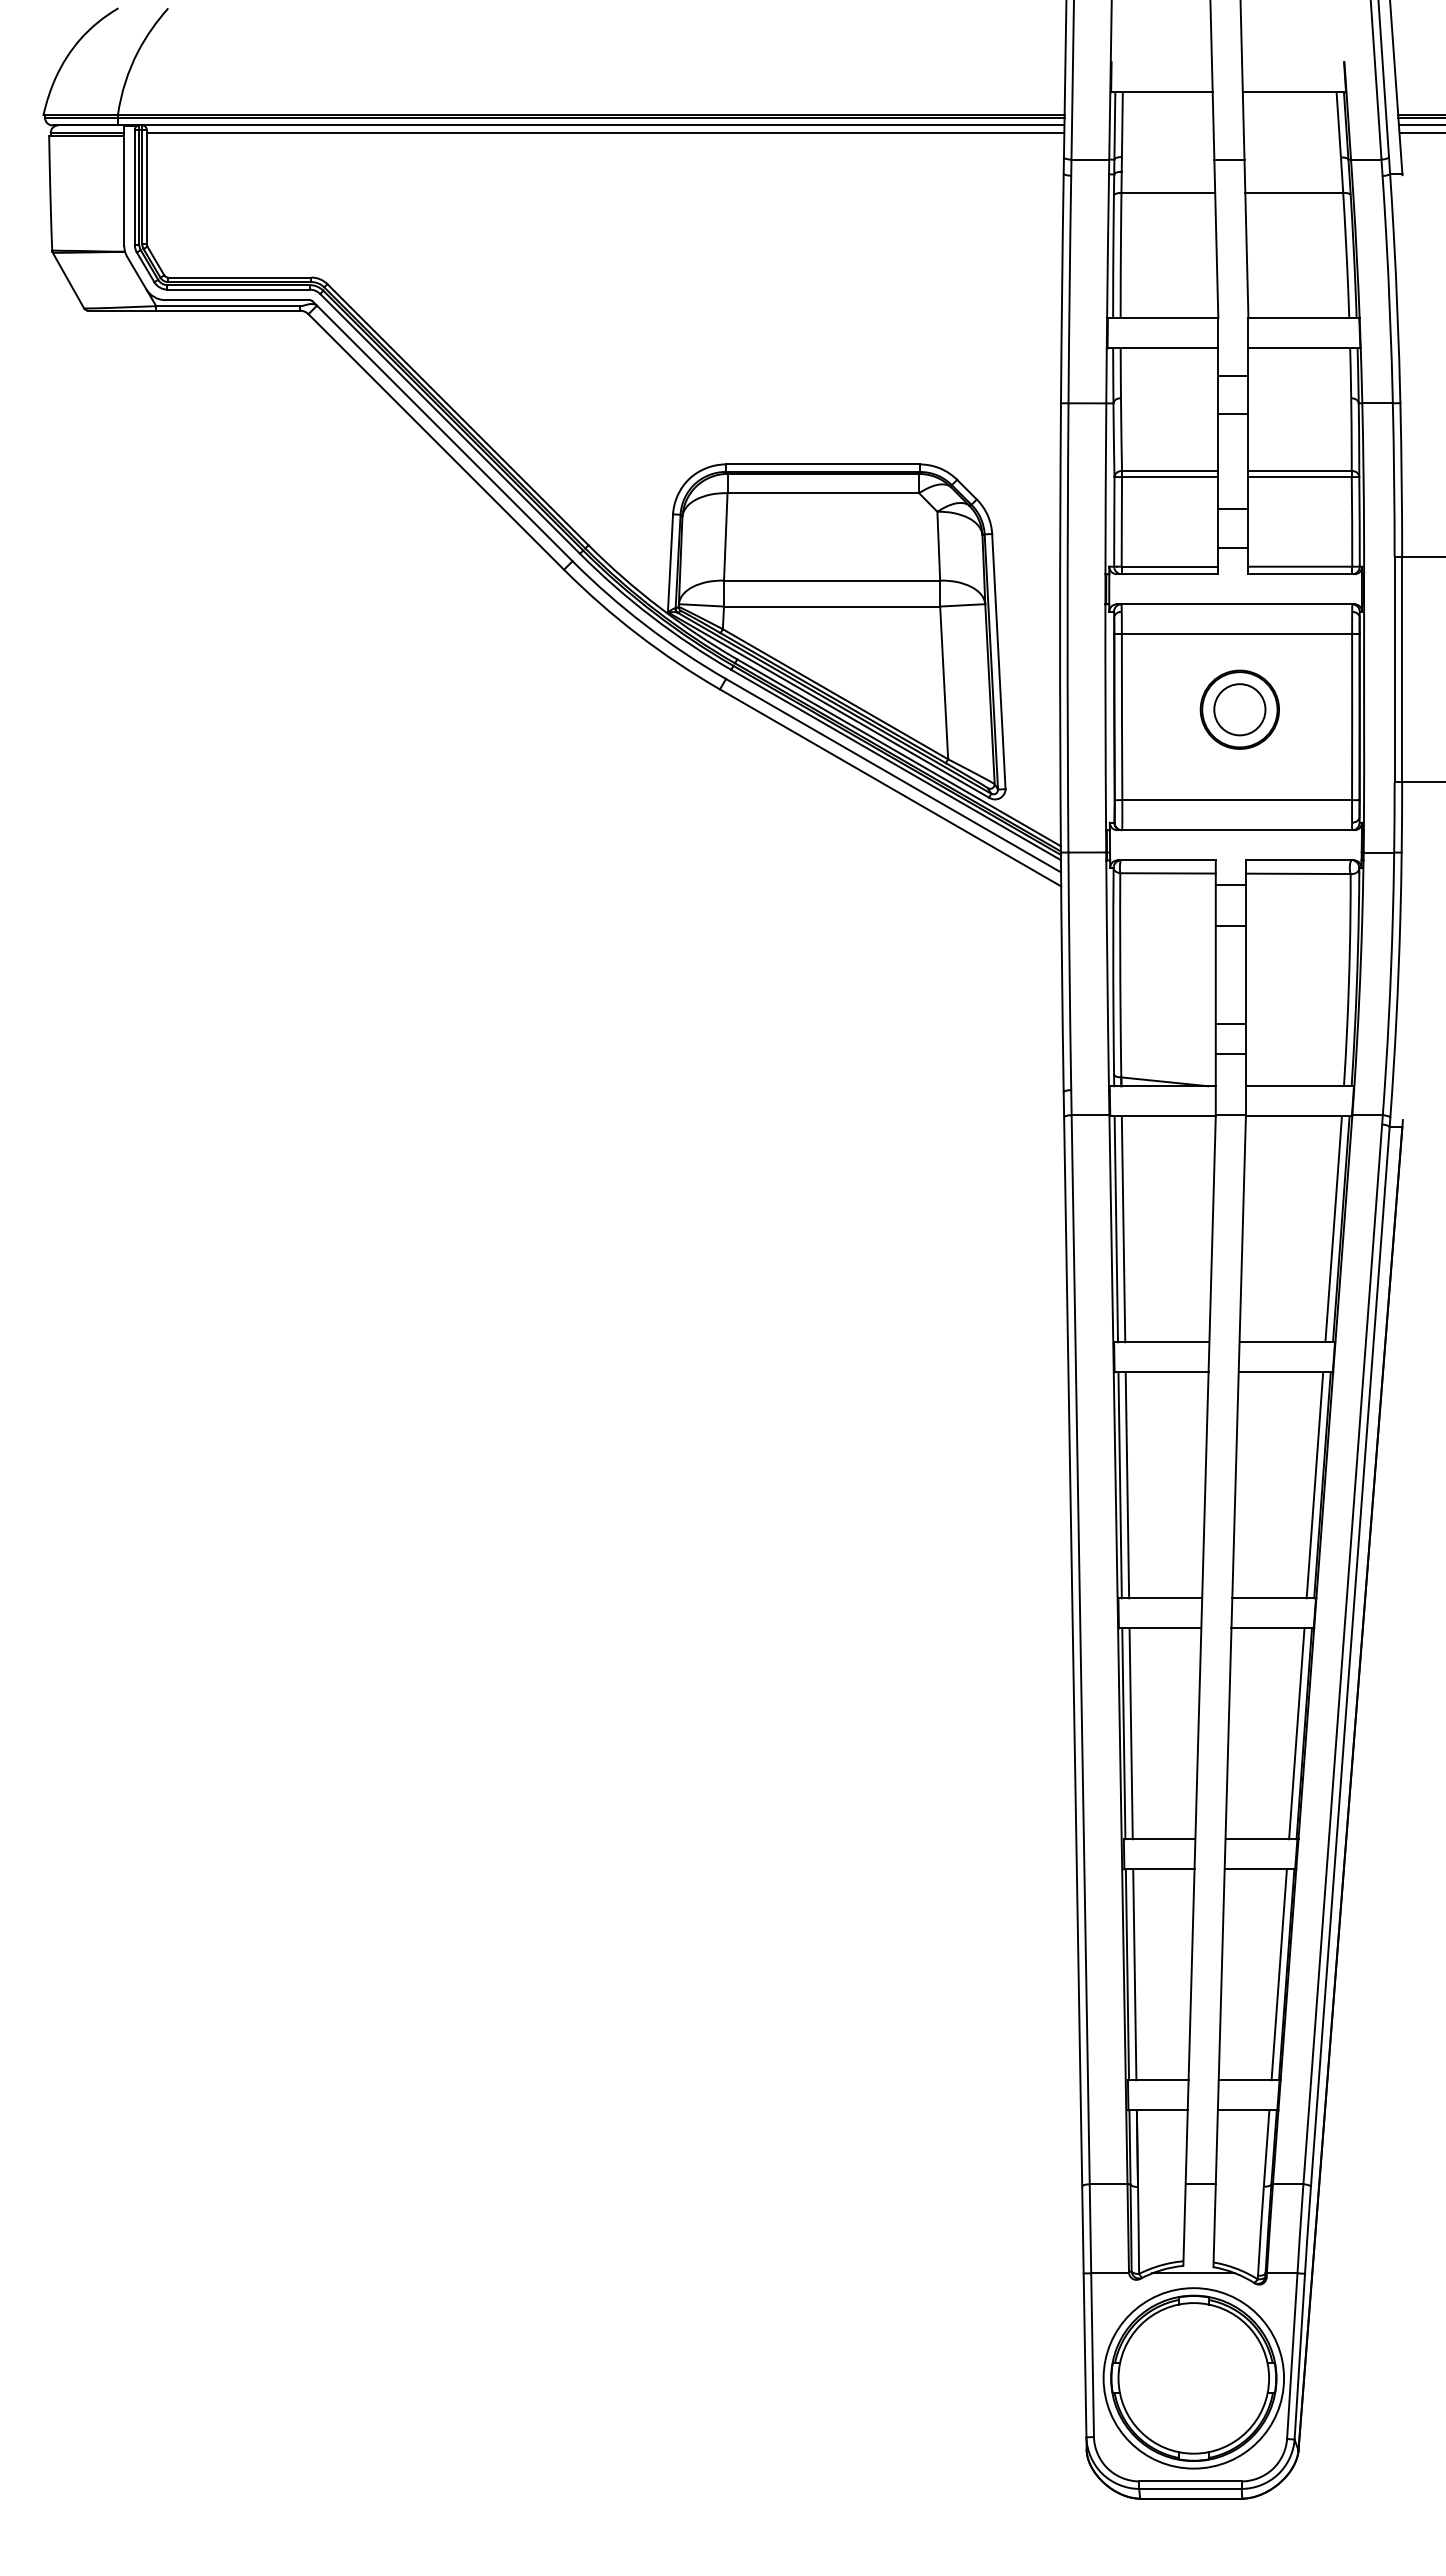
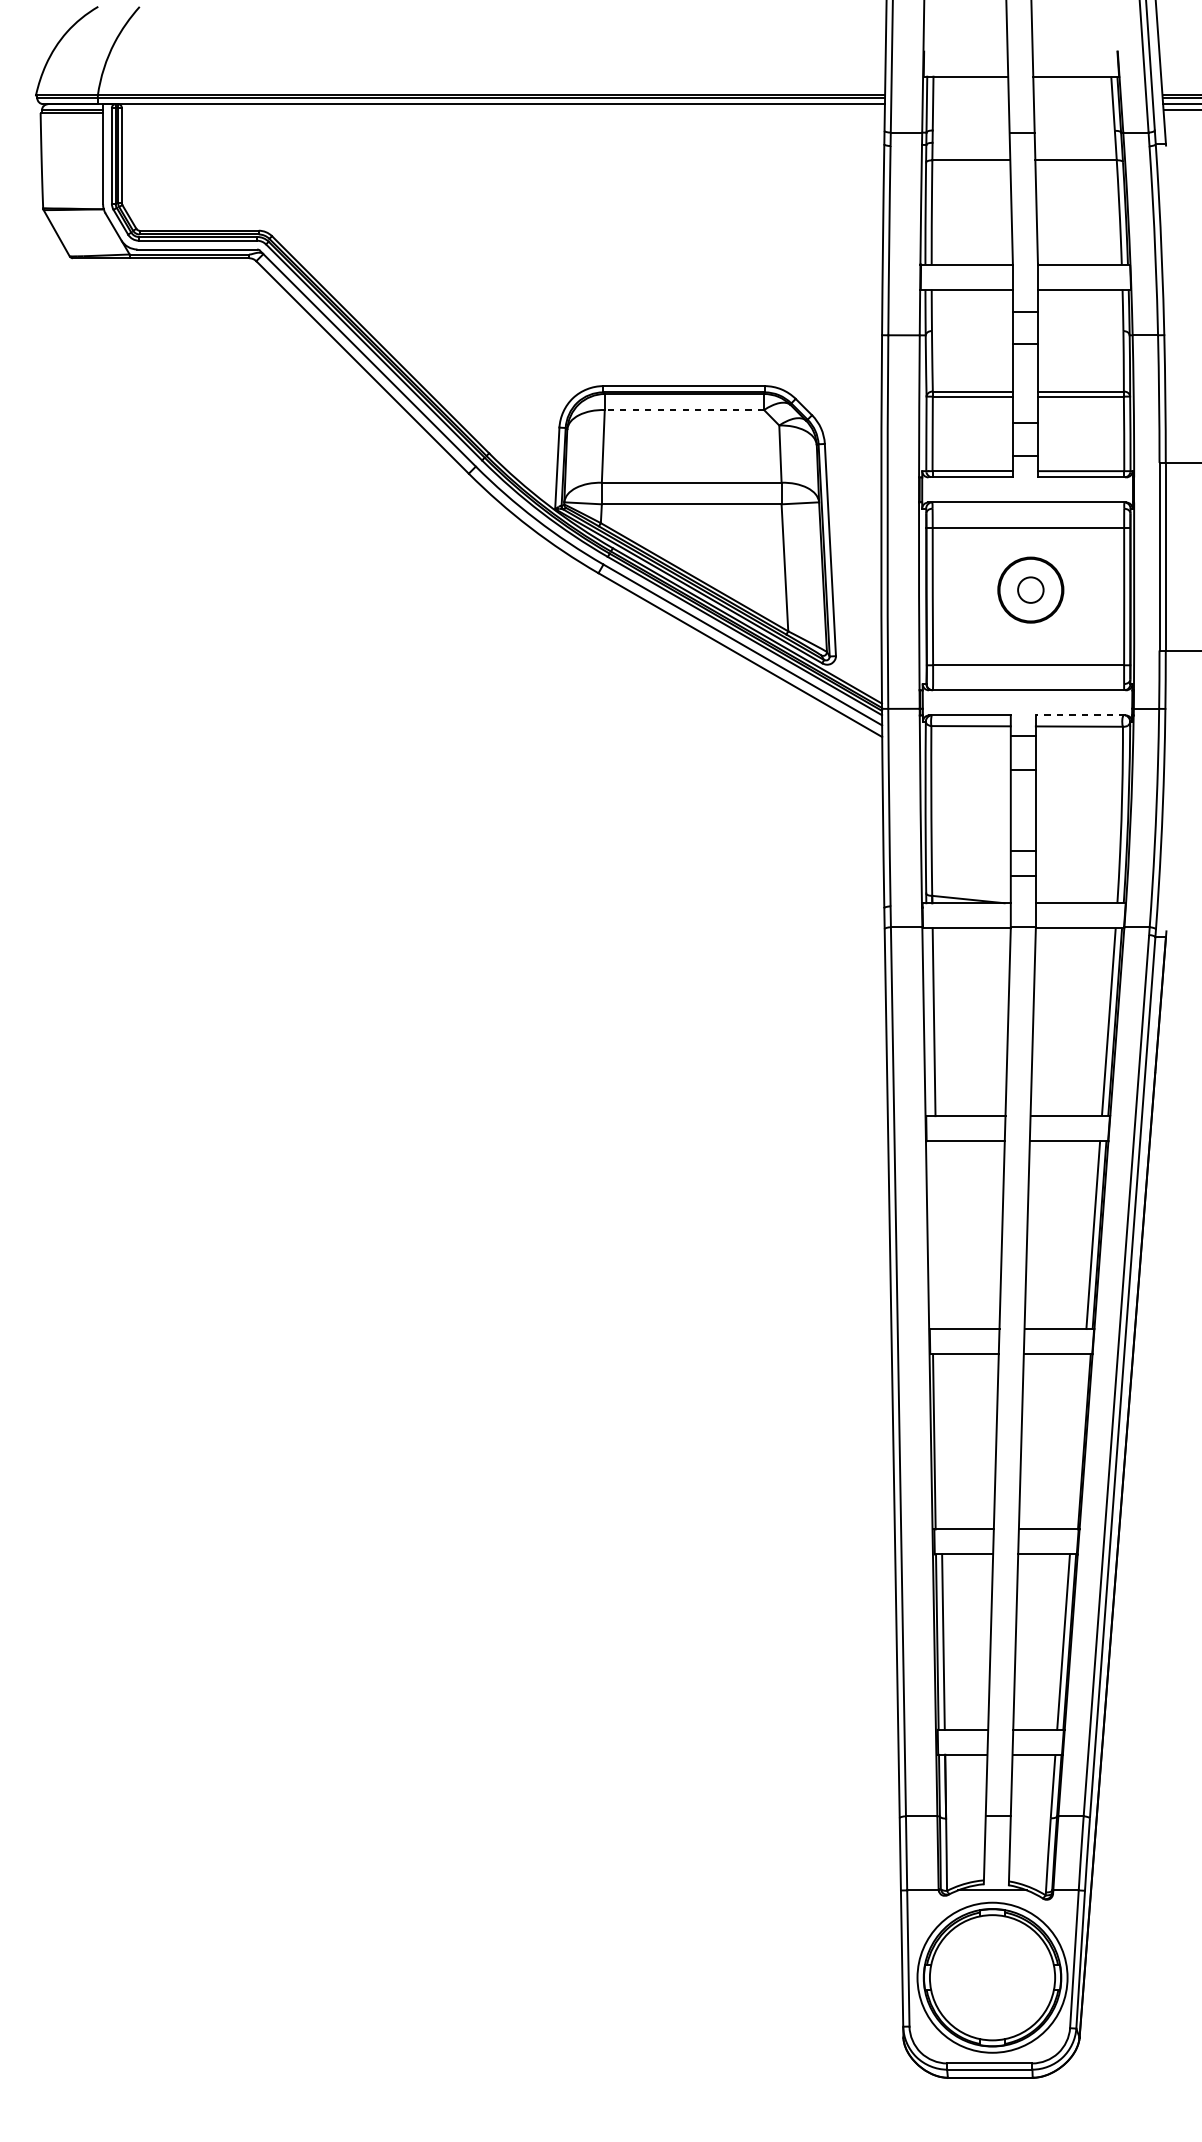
line: (605, 133) -> (503, 110), removed
line: (823, 493) -> (684, 410), solid -> dashed
circle: (1239, 709) -> (1030, 589), size x0.6
line: (1299, 860) -> (1080, 715), solid -> dashed
line: (1116, 1229) -> (928, 1022), removed
line: (1119, 1485) -> (930, 1235), removed
line: (1127, 1485) -> (937, 1235), removed
line: (1130, 1733) -> (939, 1441), removed
line: (1296, 1733) -> (1077, 1441), removed

